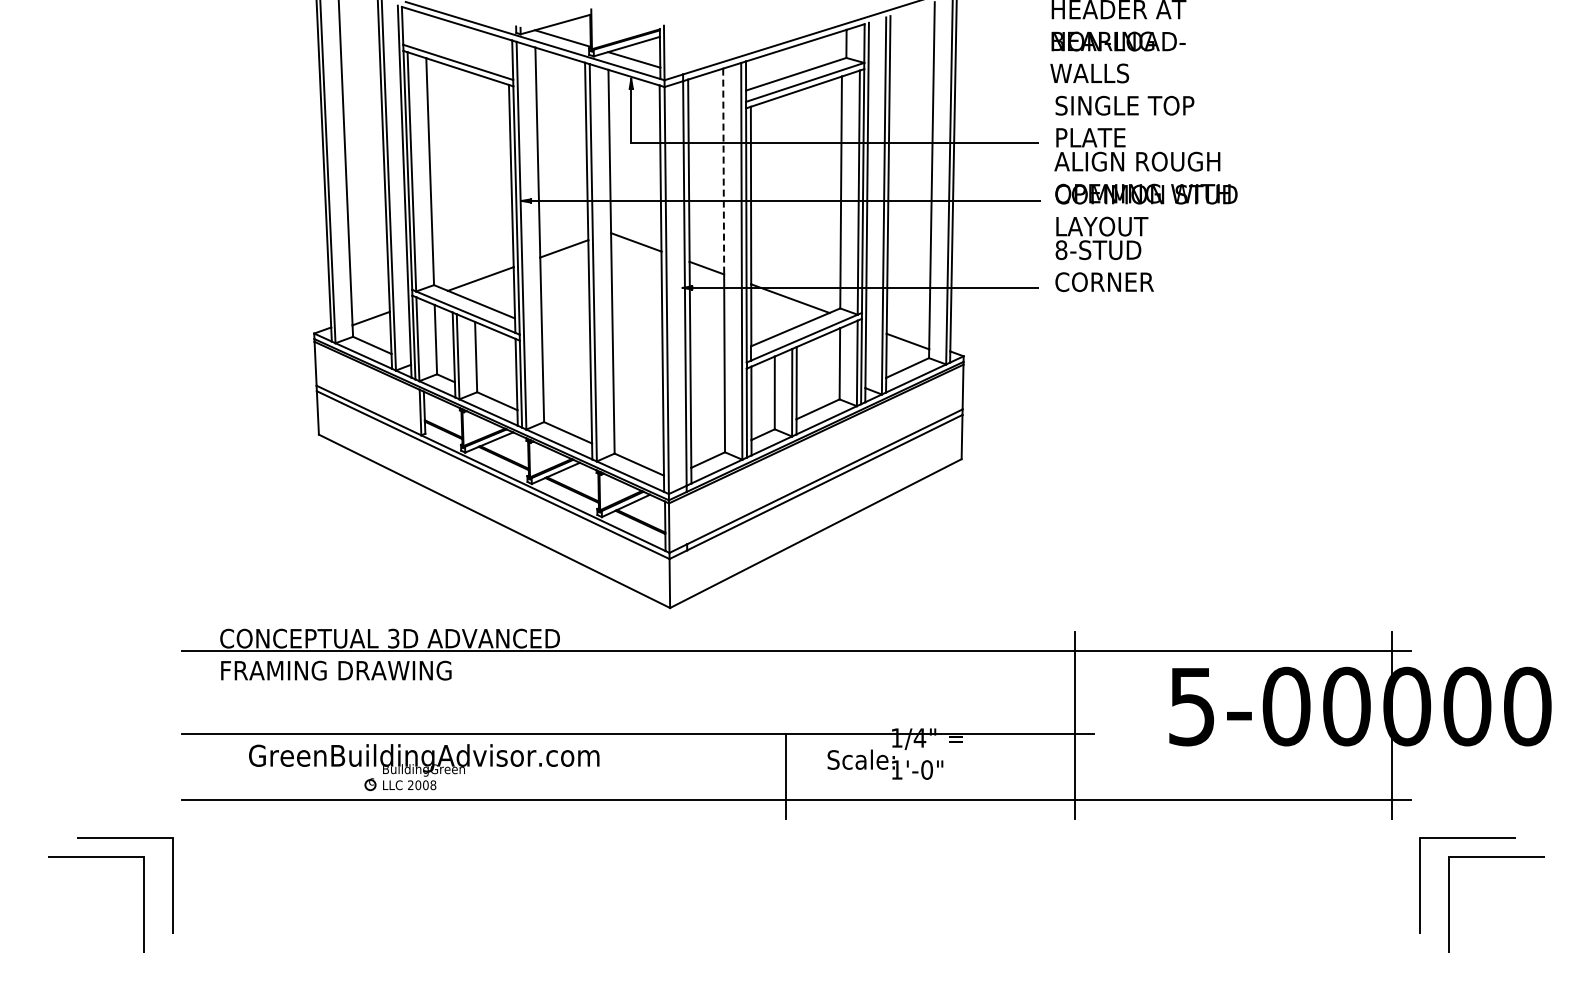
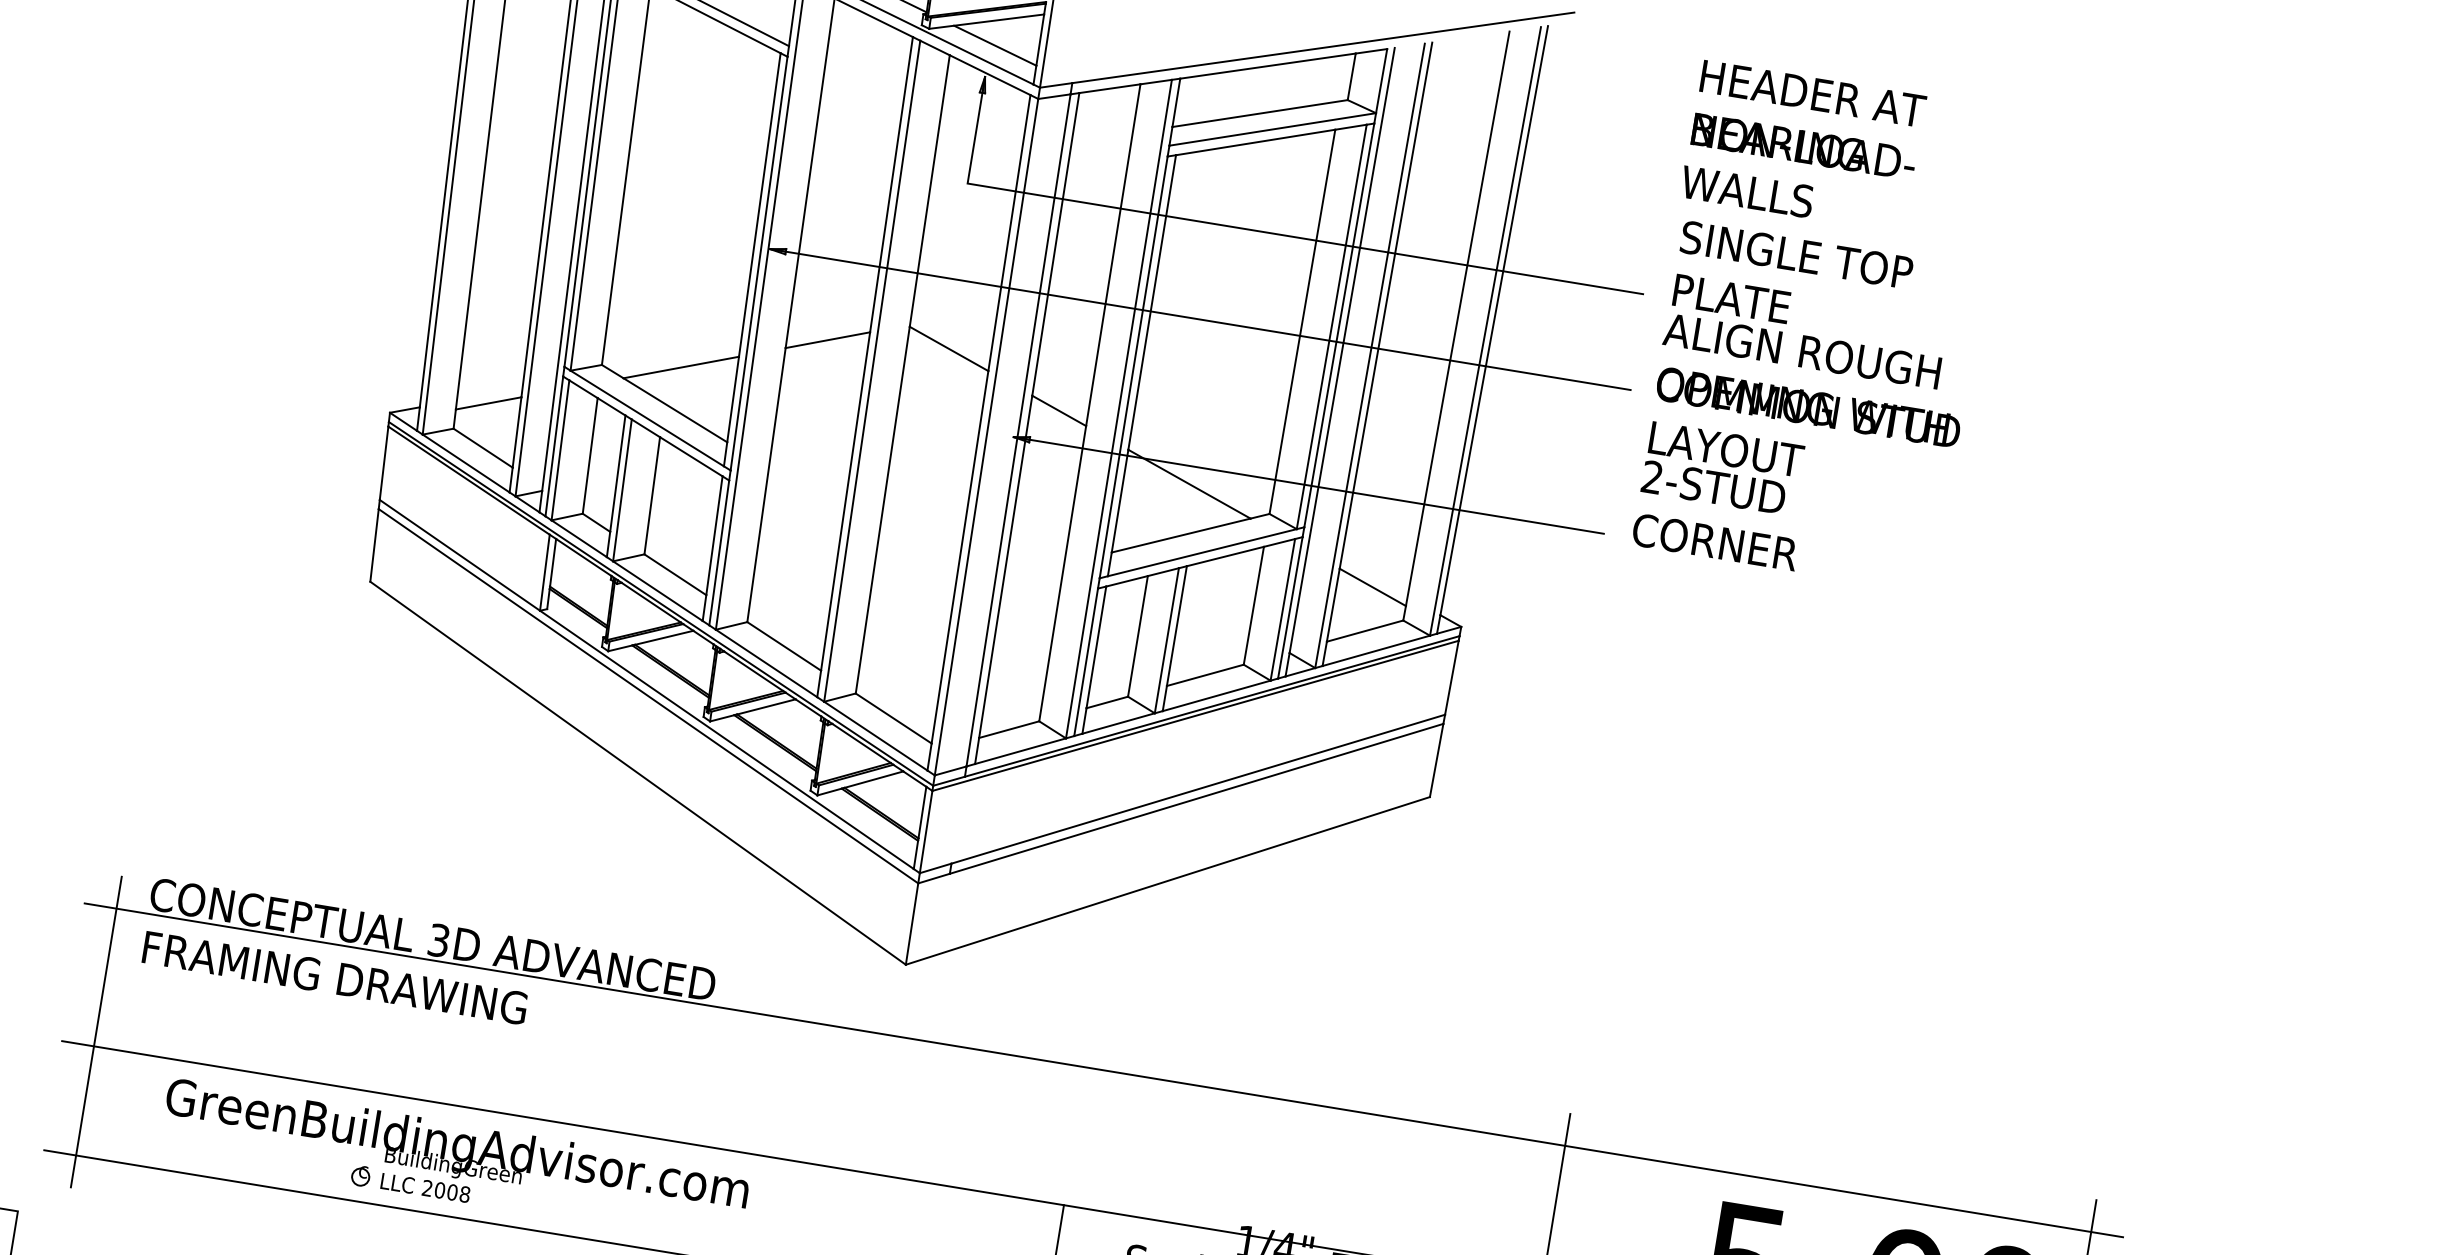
line: (723, 171) -> (1113, 255), dashed -> solid
text: (1061, 250) -> (1652, 477), 8-STUD -> 2-STUD
line: (201, 724) -> (96, 1030), added

